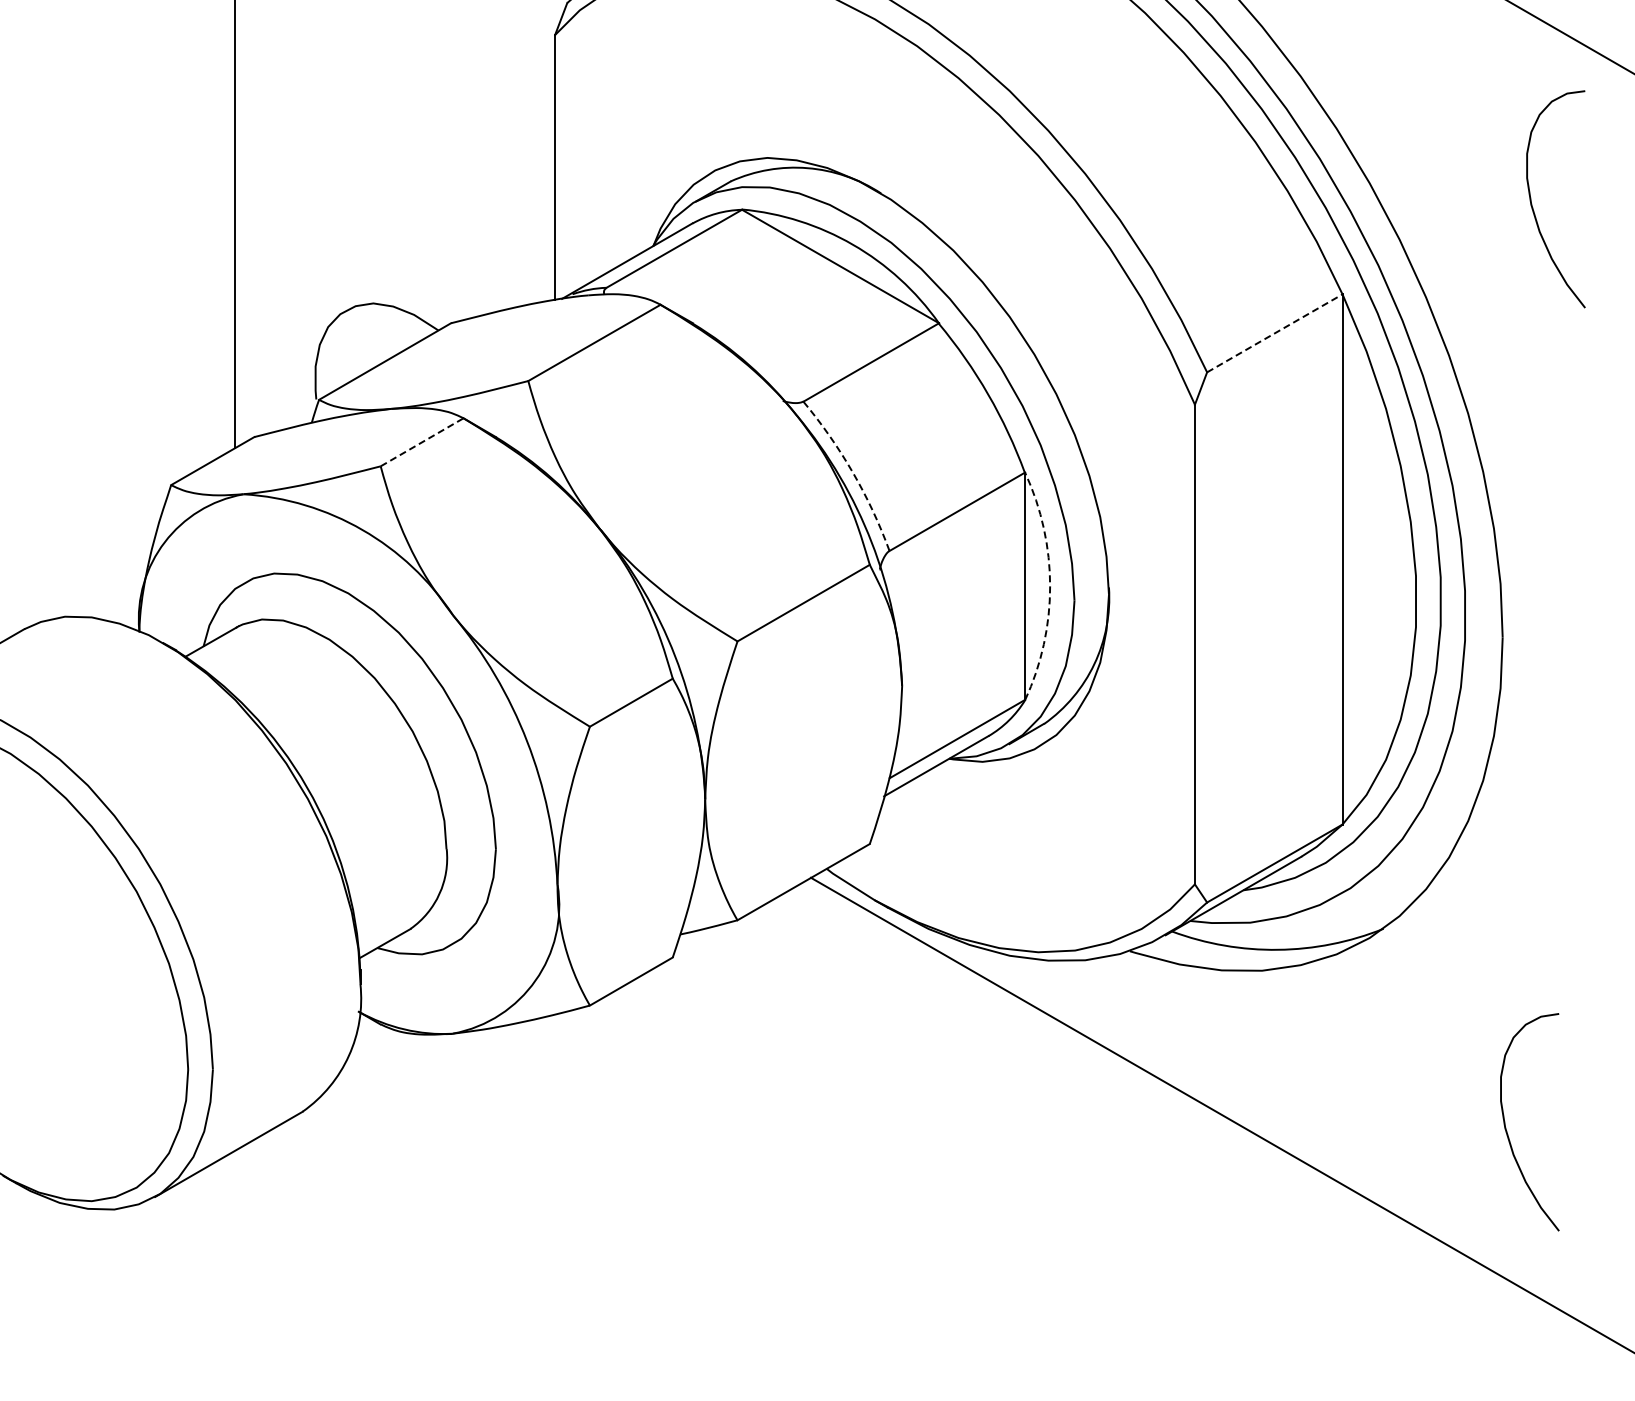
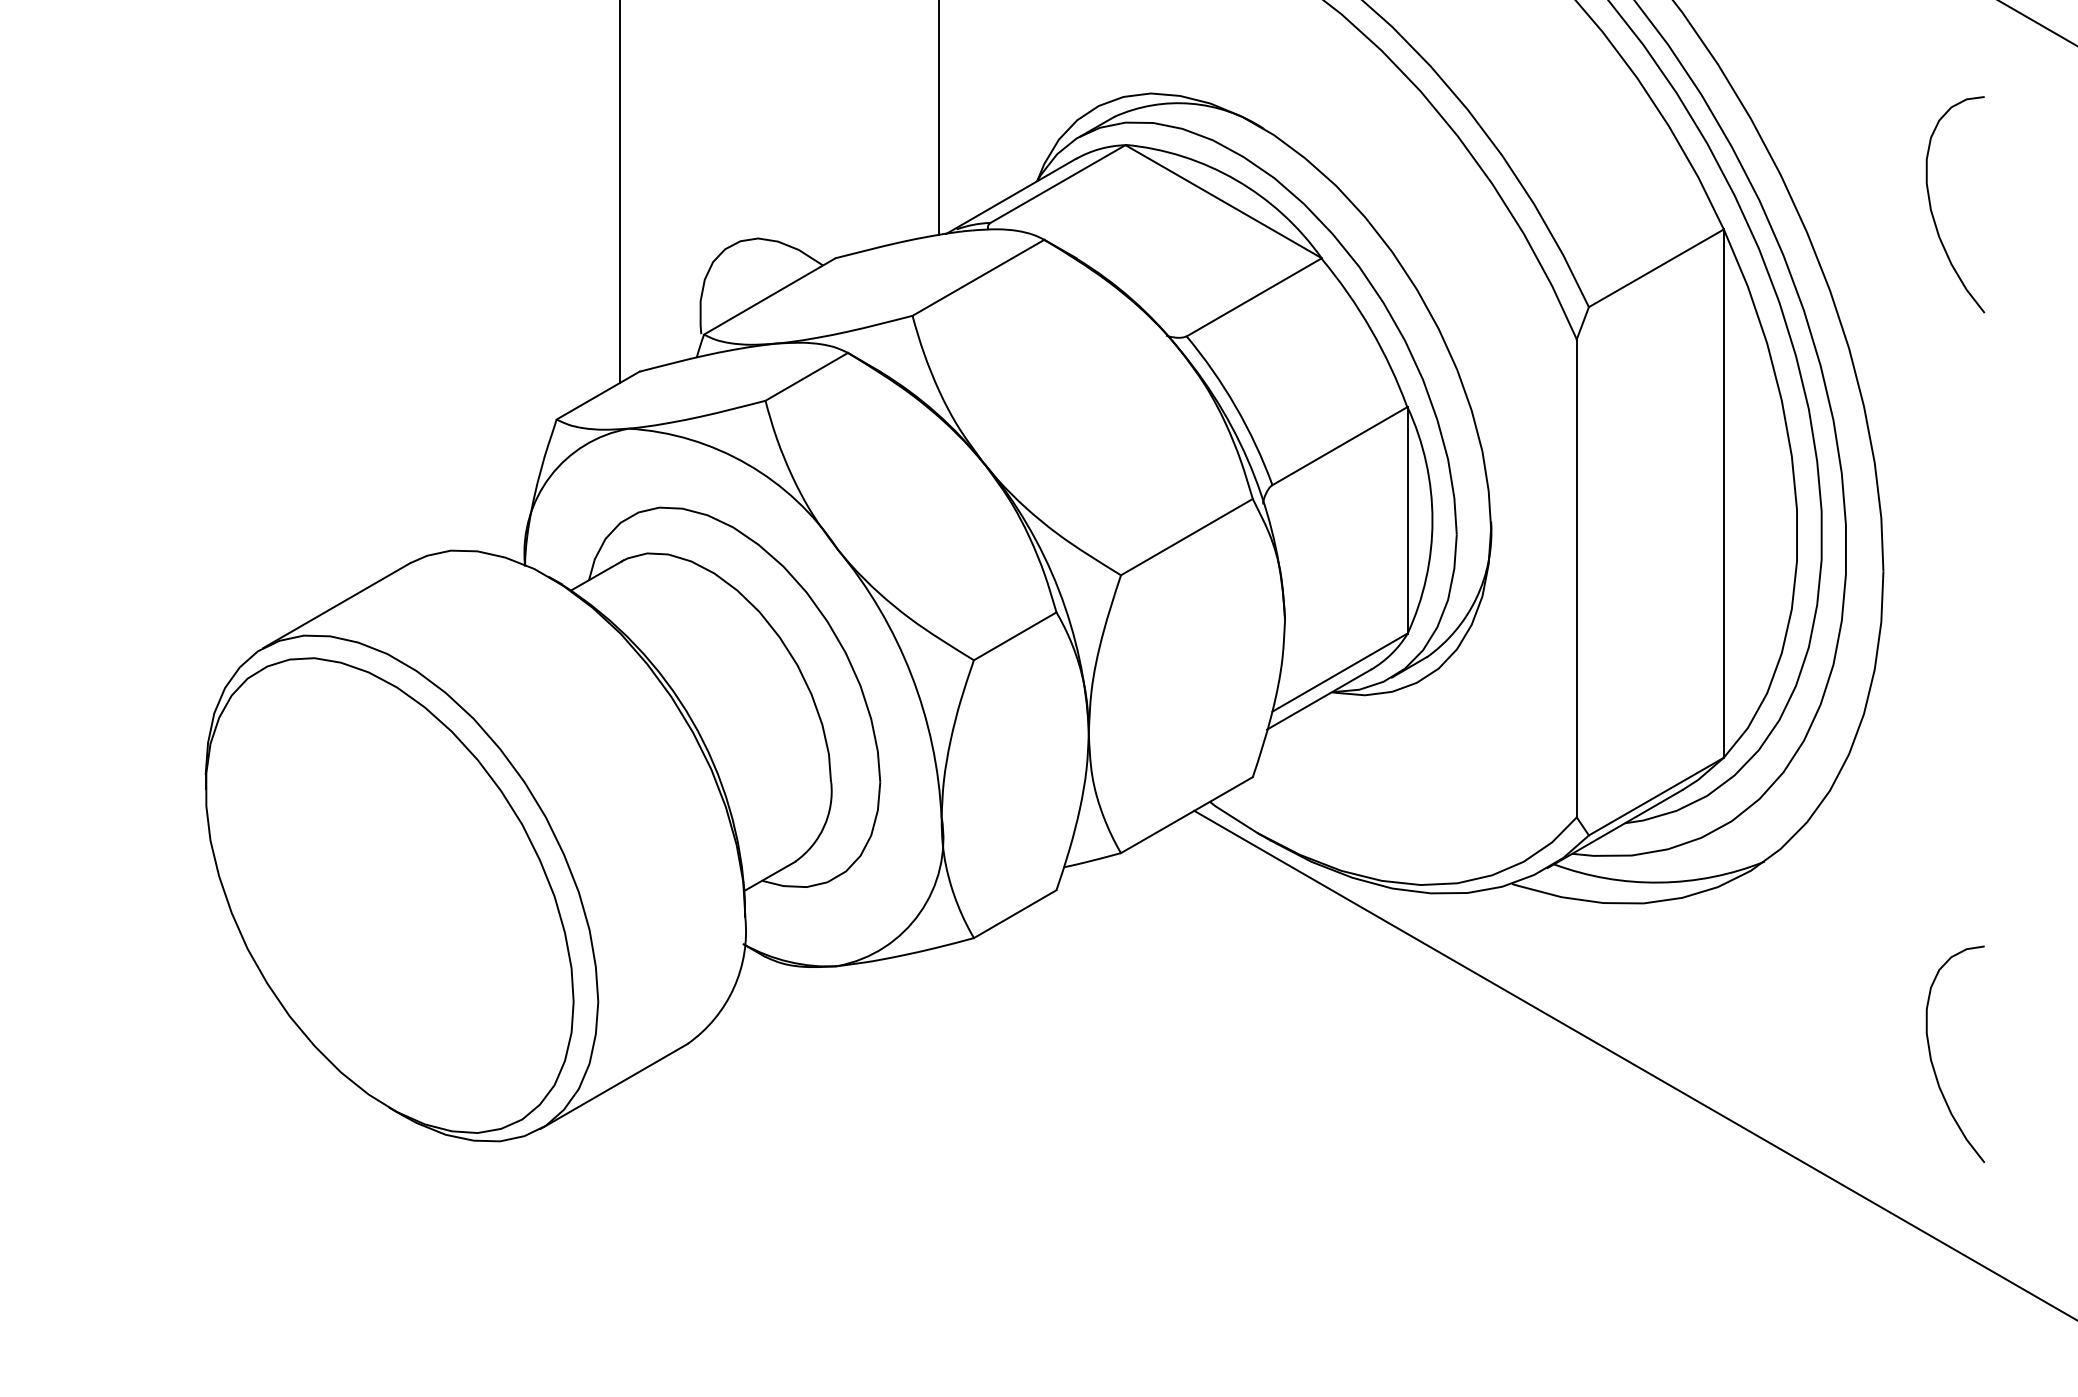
curve: (1531, 200) -> (1931, 205), moved
line: (1274, 333) -> (1656, 268), dashed -> solid
line: (421, 441) -> (806, 376), dashed -> solid
arc: (852, 472) -> (1235, 406), dashed -> solid
arc: (1050, 586) -> (1432, 520), dashed -> solid
curve: (1506, 1128) -> (1932, 1060), moved

